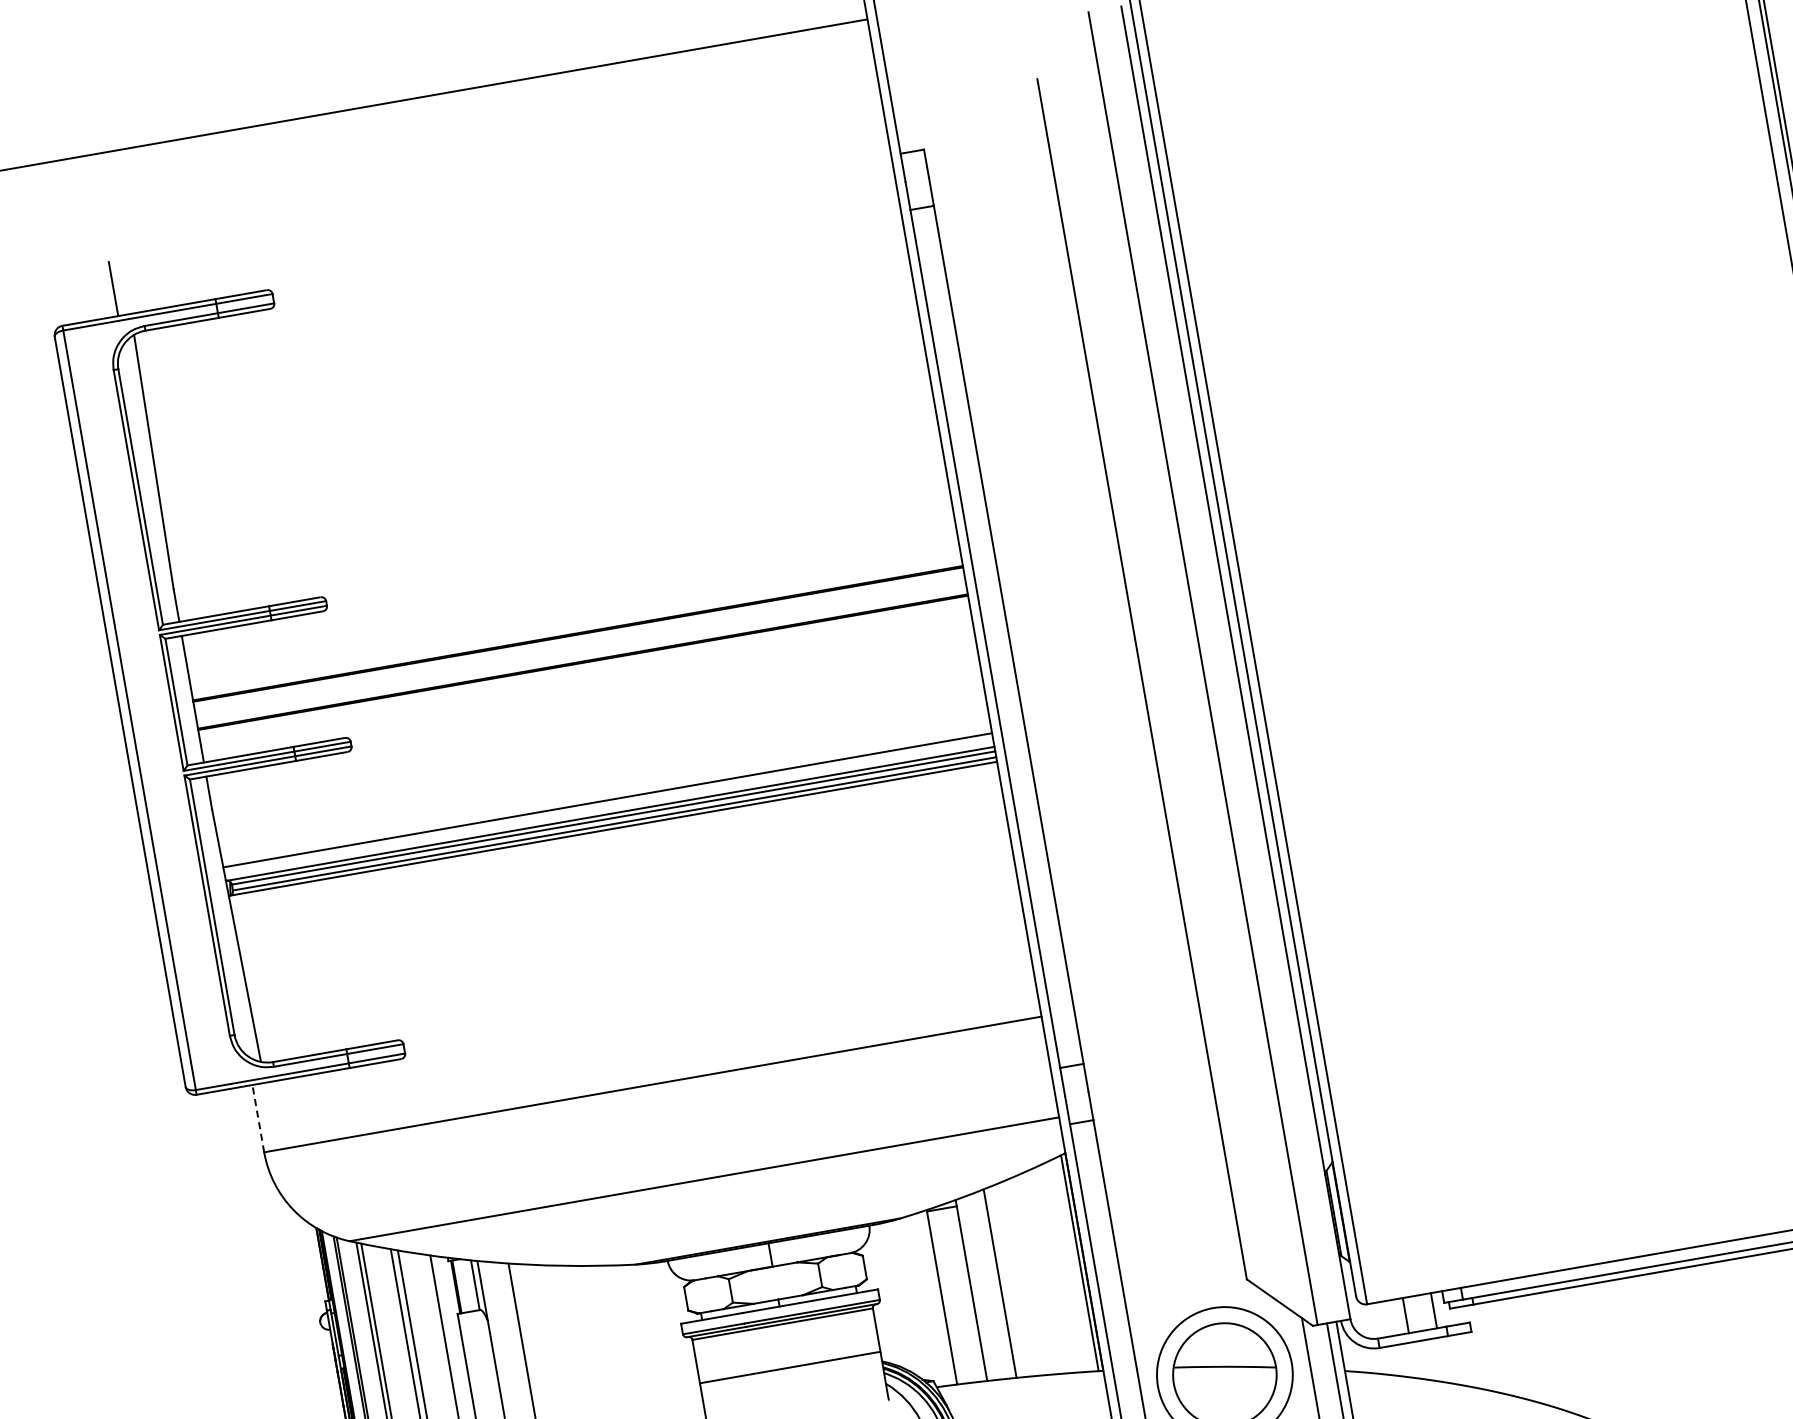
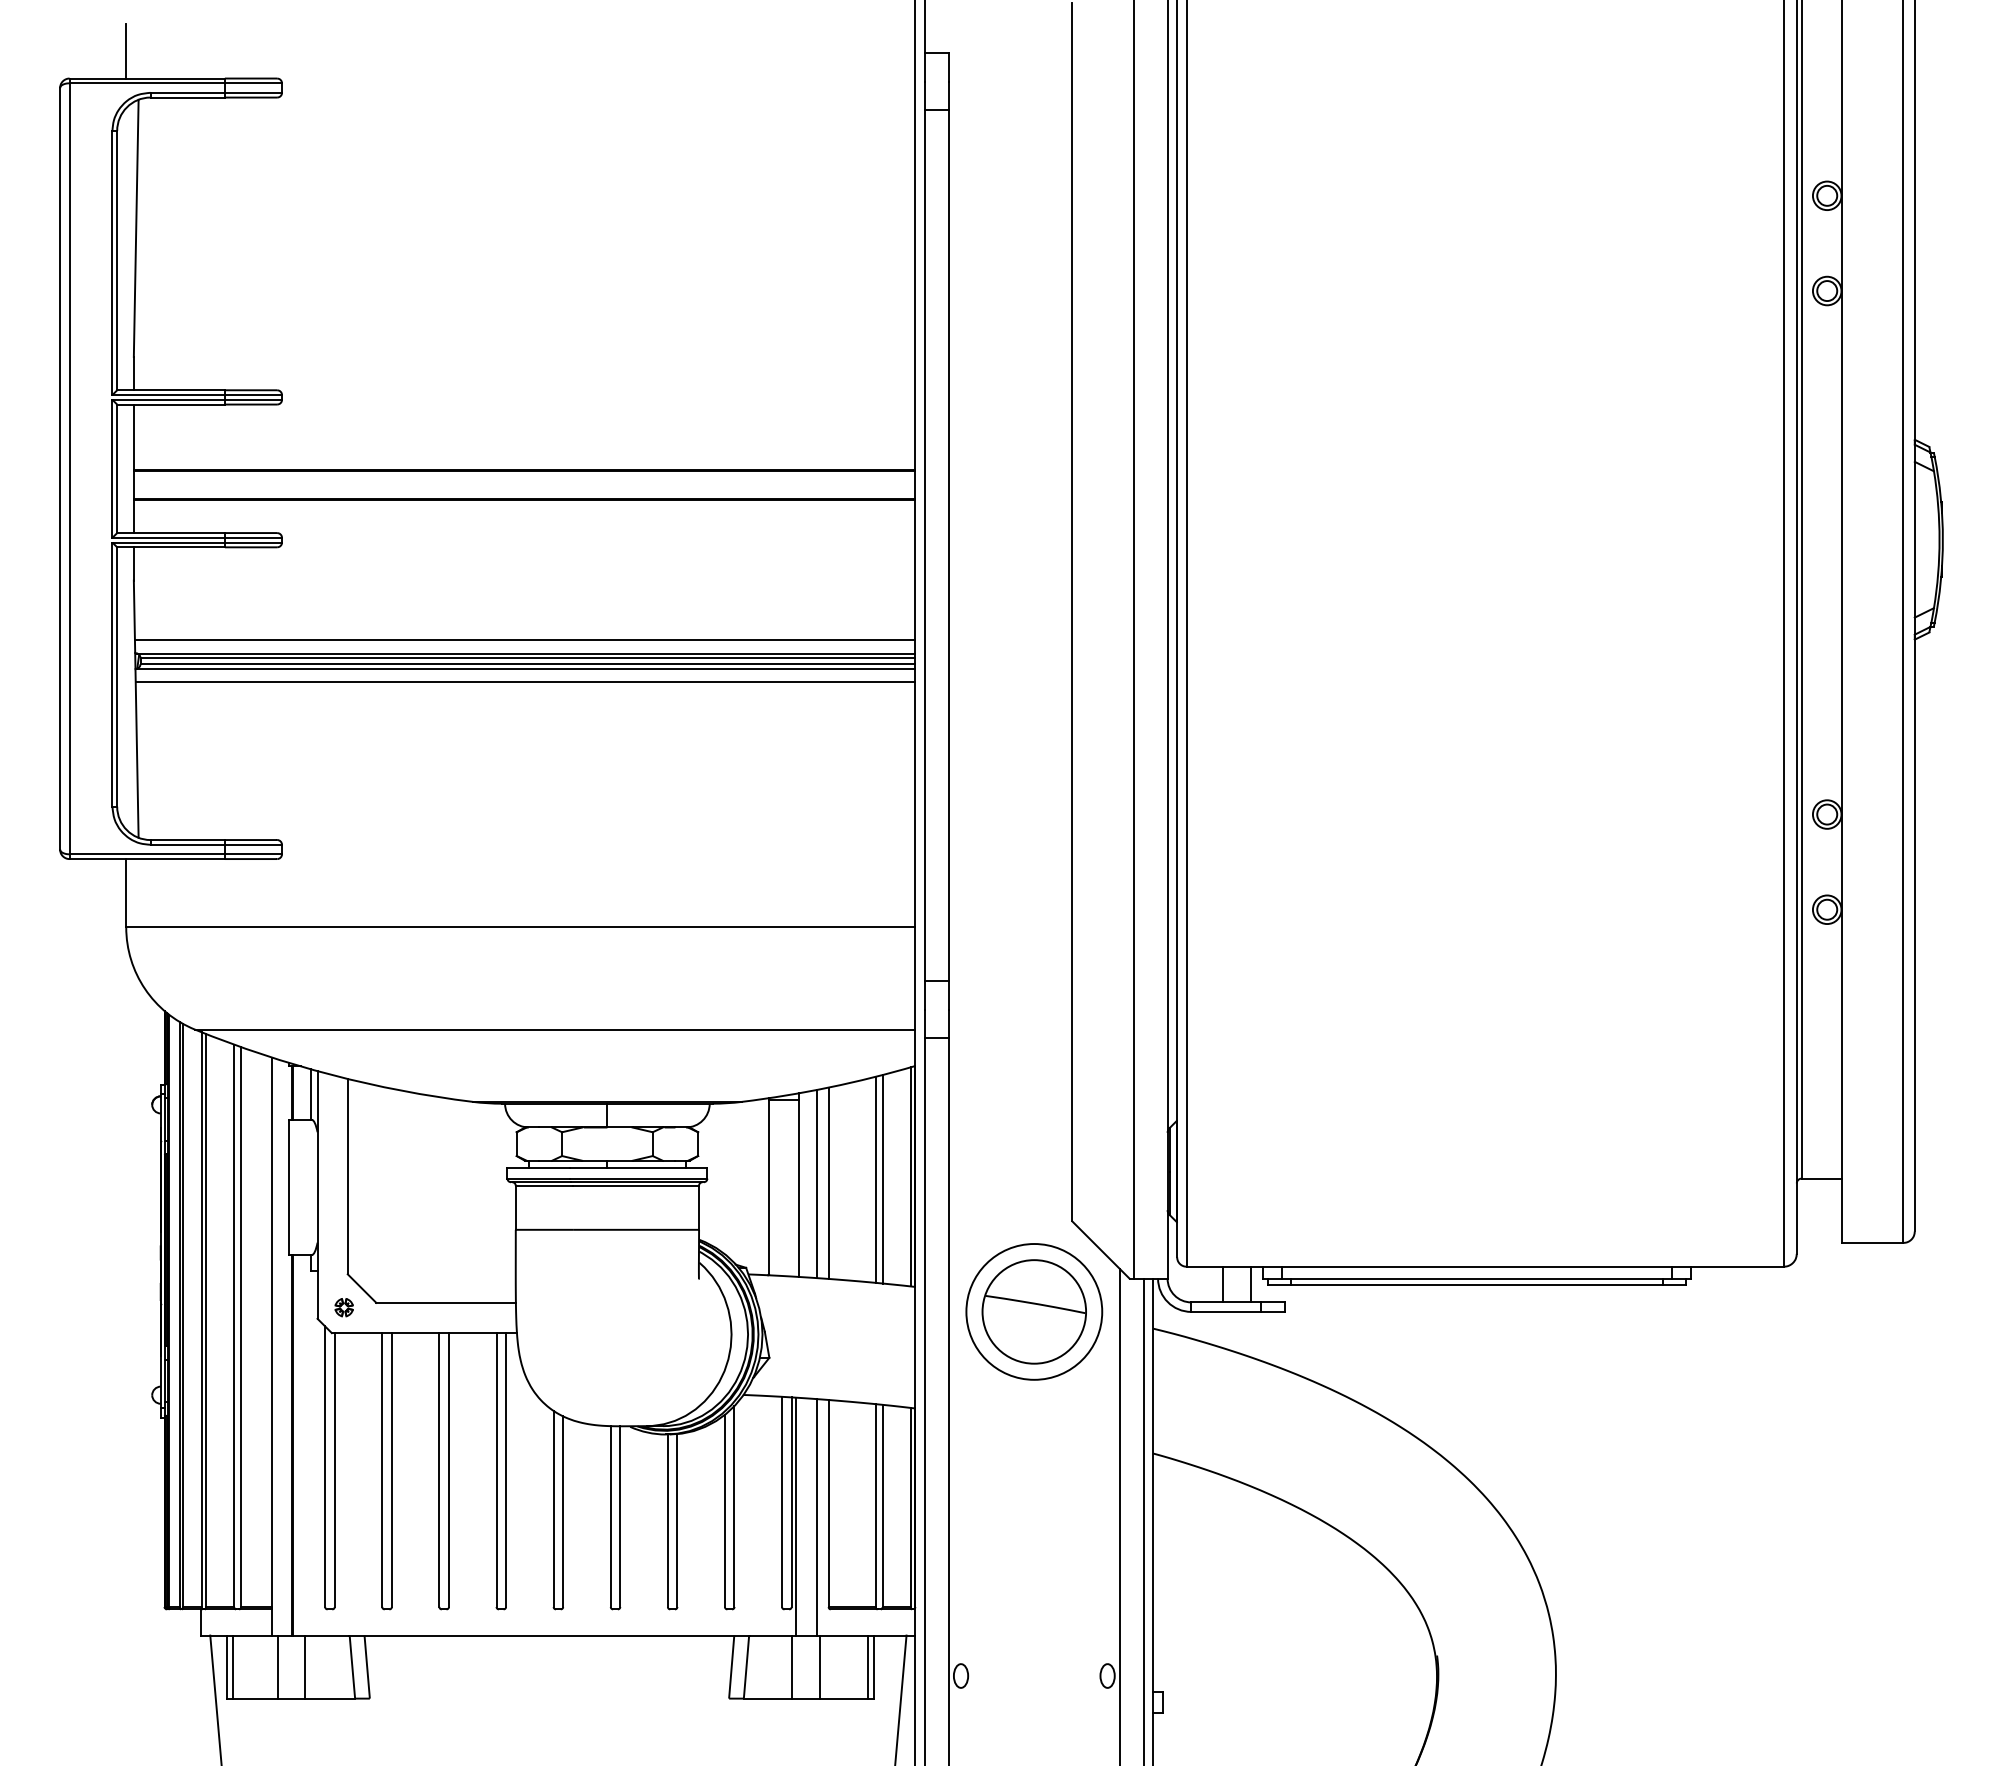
line: (615, 842) -> (525, 682), added
line: (258, 1117) -> (126, 892), dashed -> solid
line: (1052, 1270) -> (882, 1179), added
line: (1045, 1271) -> (875, 1179), added
line: (989, 1285) -> (817, 1183), added

